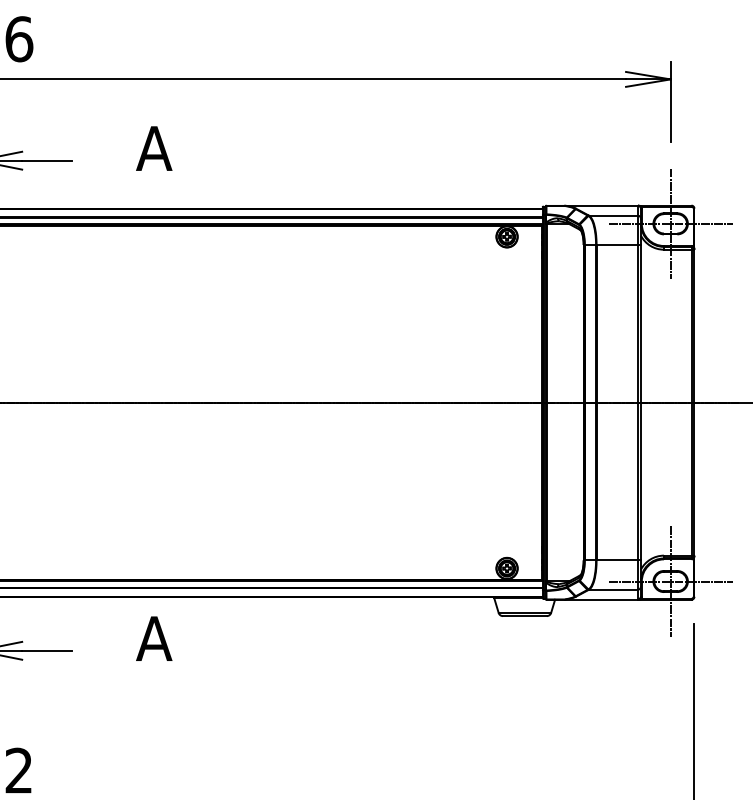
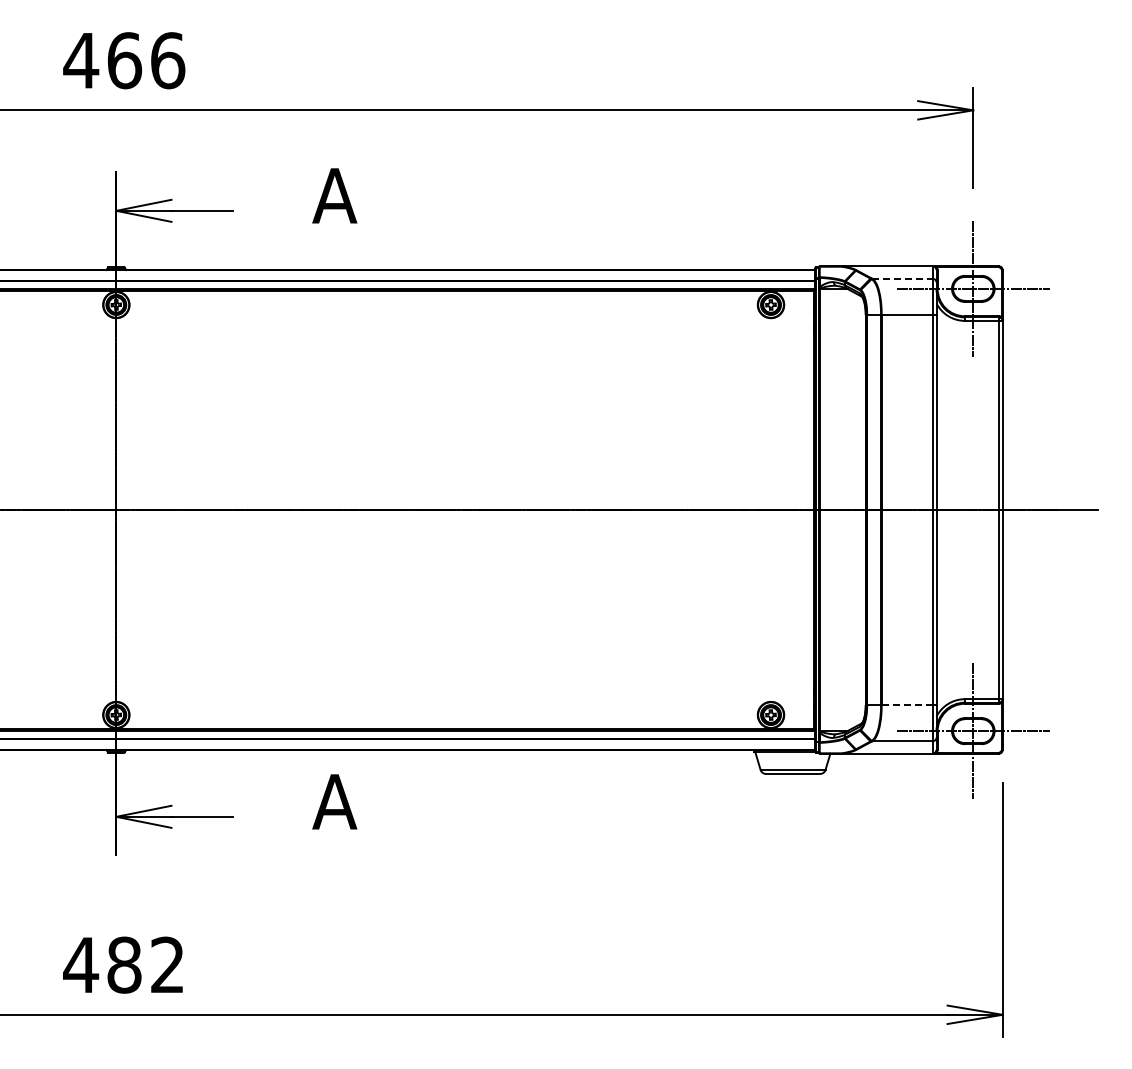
line: (614, 215) -> (903, 278), solid -> dashed
line: (617, 560) -> (907, 705), solid -> dashed

